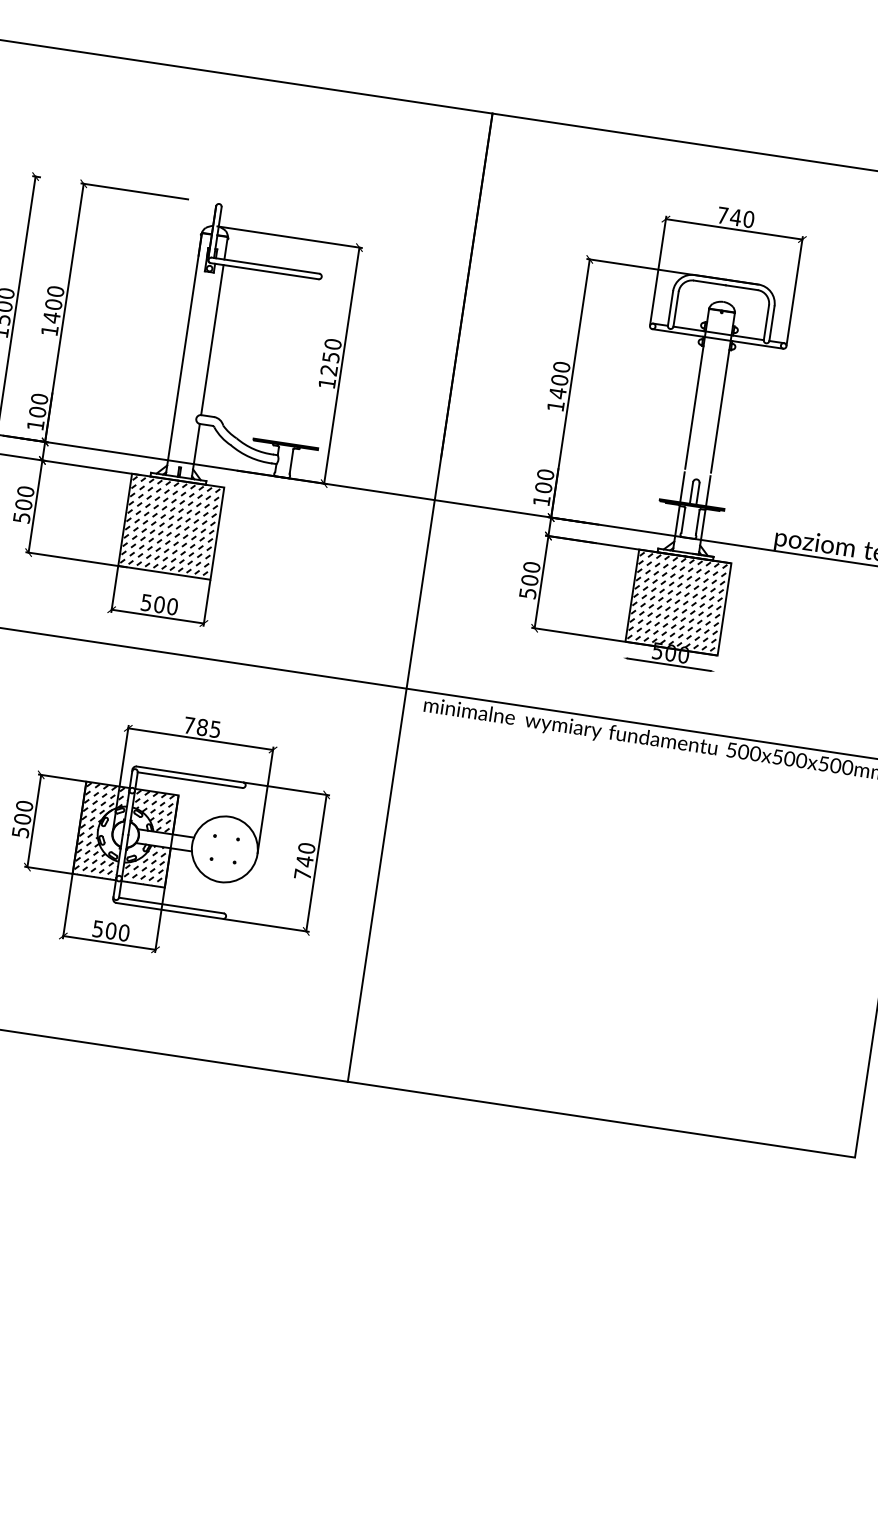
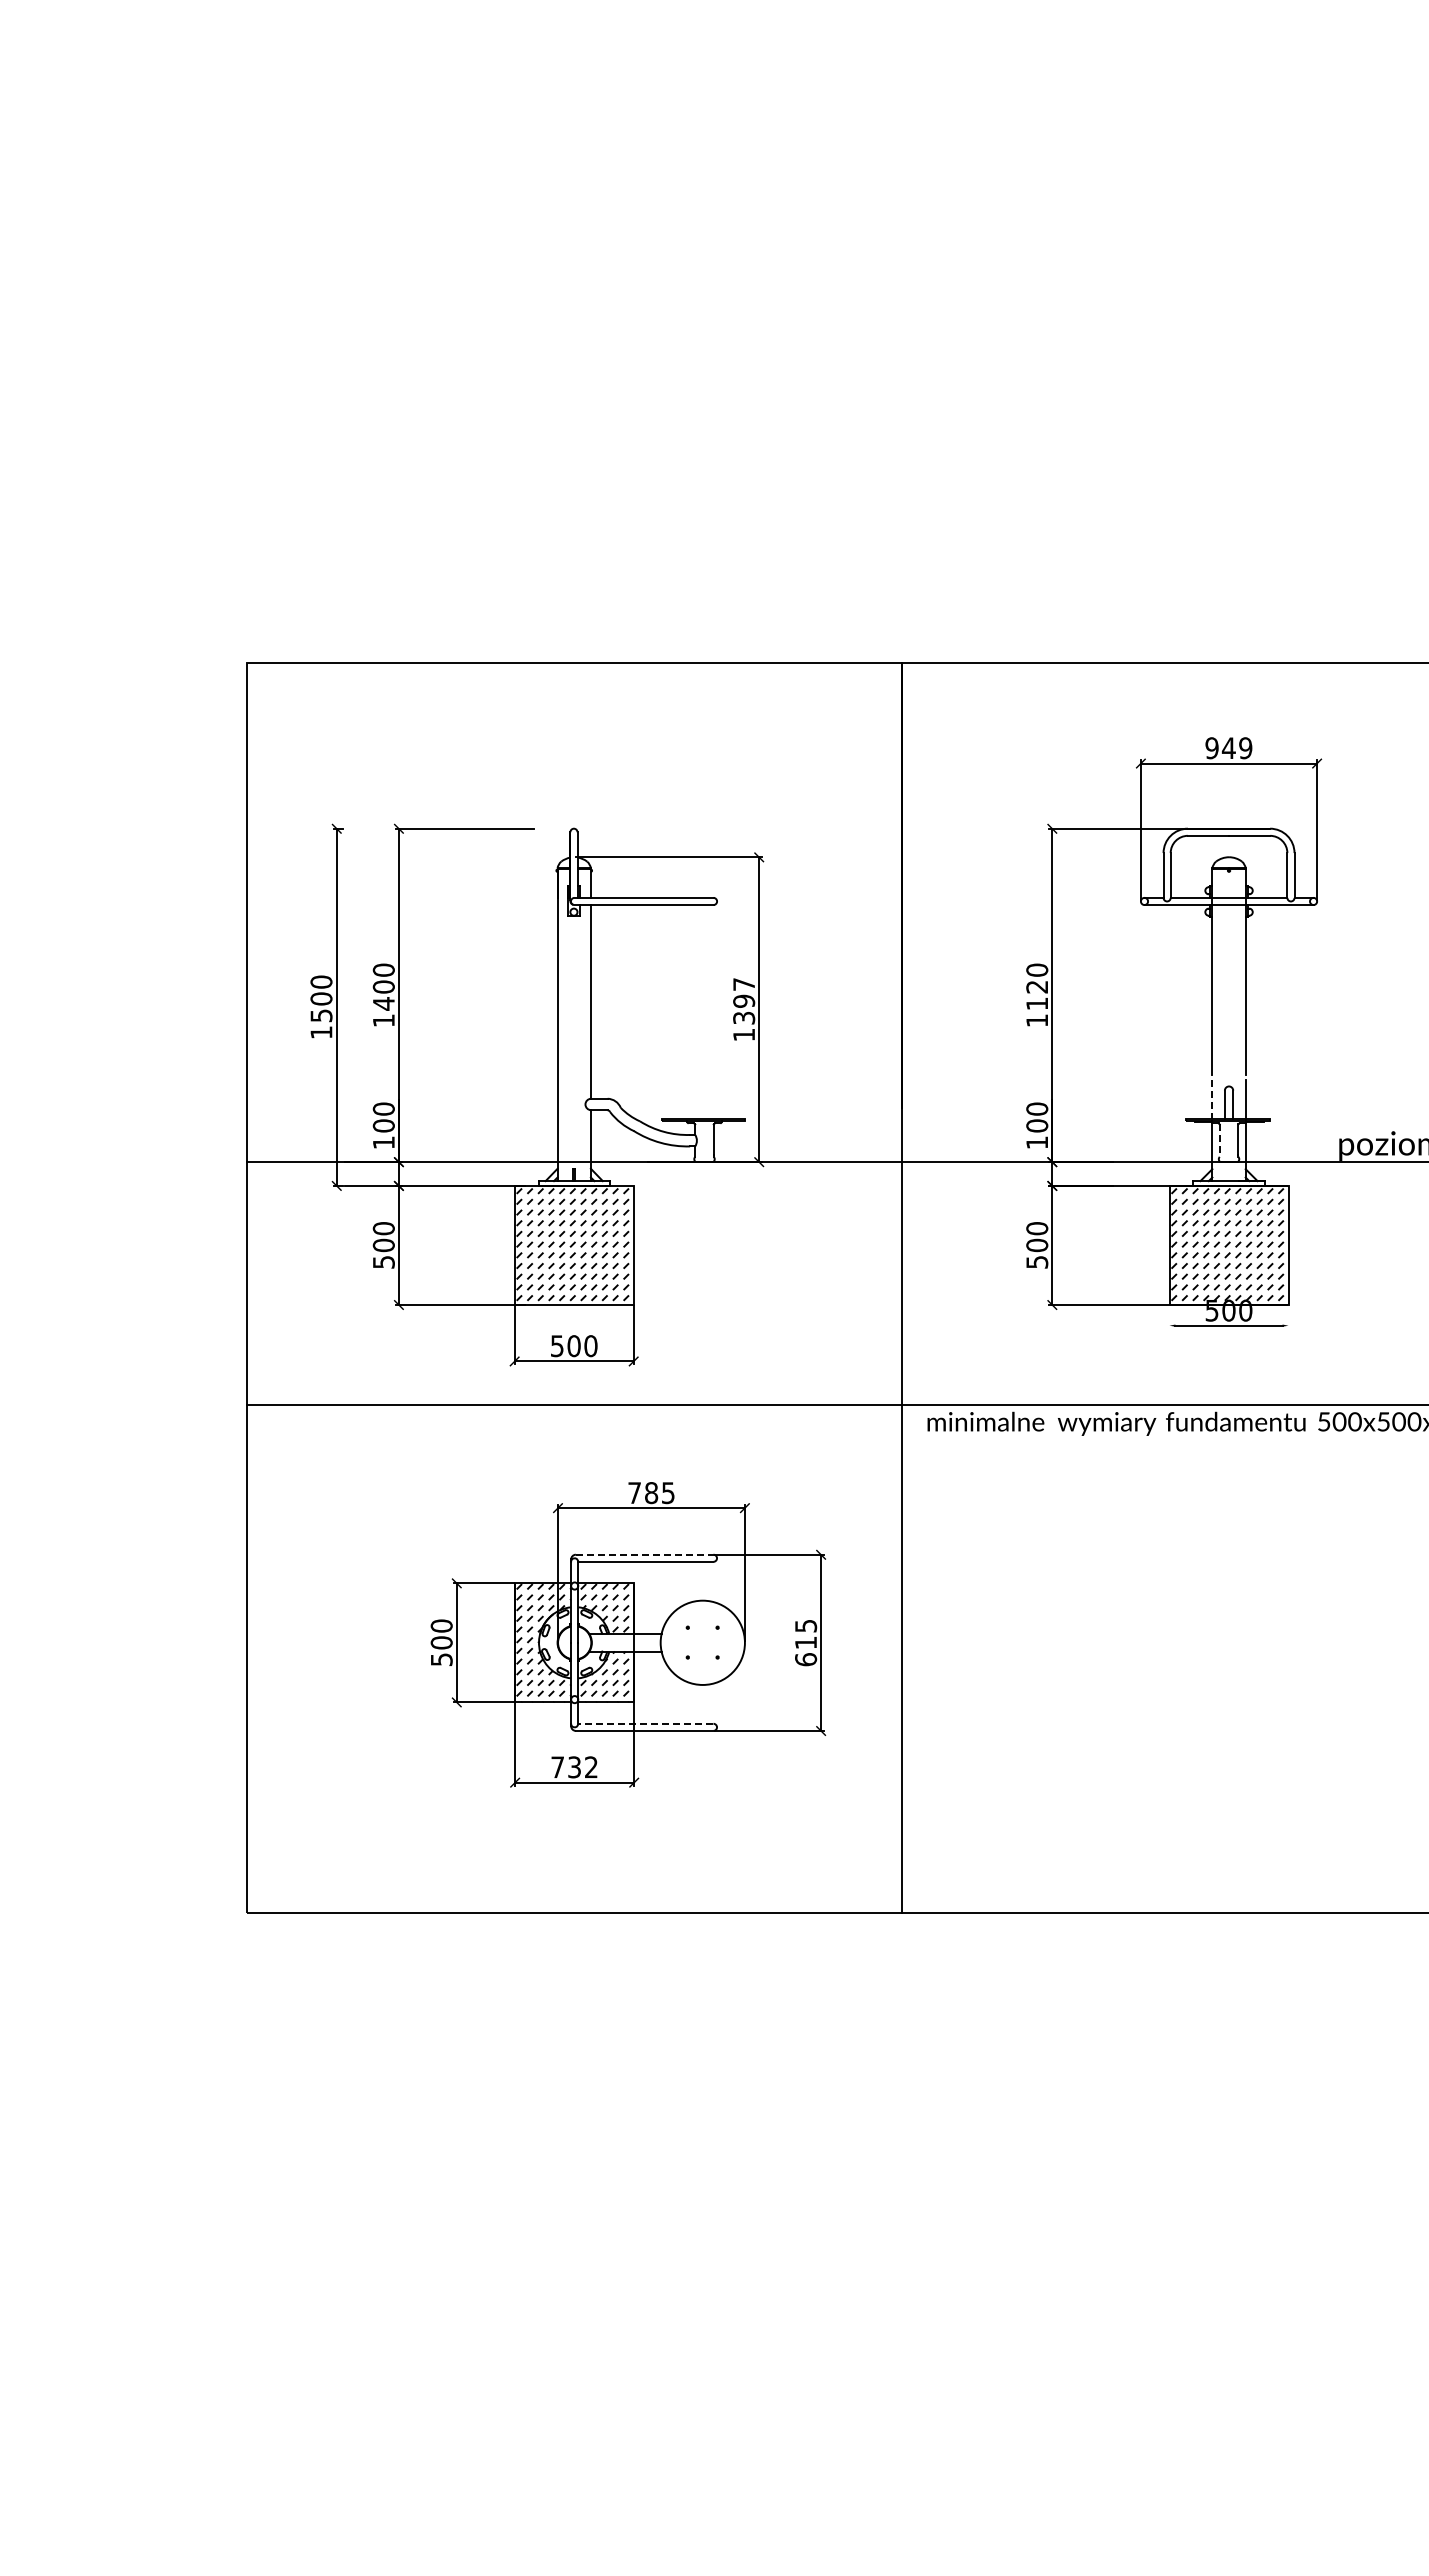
text: (735, 217) -> (1228, 748), 740 -> 949
text: (331, 356) -> (744, 1000), 1250 -> 1397
text: (559, 386) -> (1037, 995), 1400 -> 1120
line: (682, 487) -> (1212, 1099), solid -> dashed
line: (683, 520) -> (1219, 1141), solid -> dashed
line: (189, 774) -> (644, 1554), solid -> dashed
text: (305, 861) -> (806, 1642), 740 -> 615
line: (171, 905) -> (645, 1723), solid -> dashed
text: (111, 931) -> (574, 1767), 500 -> 732

